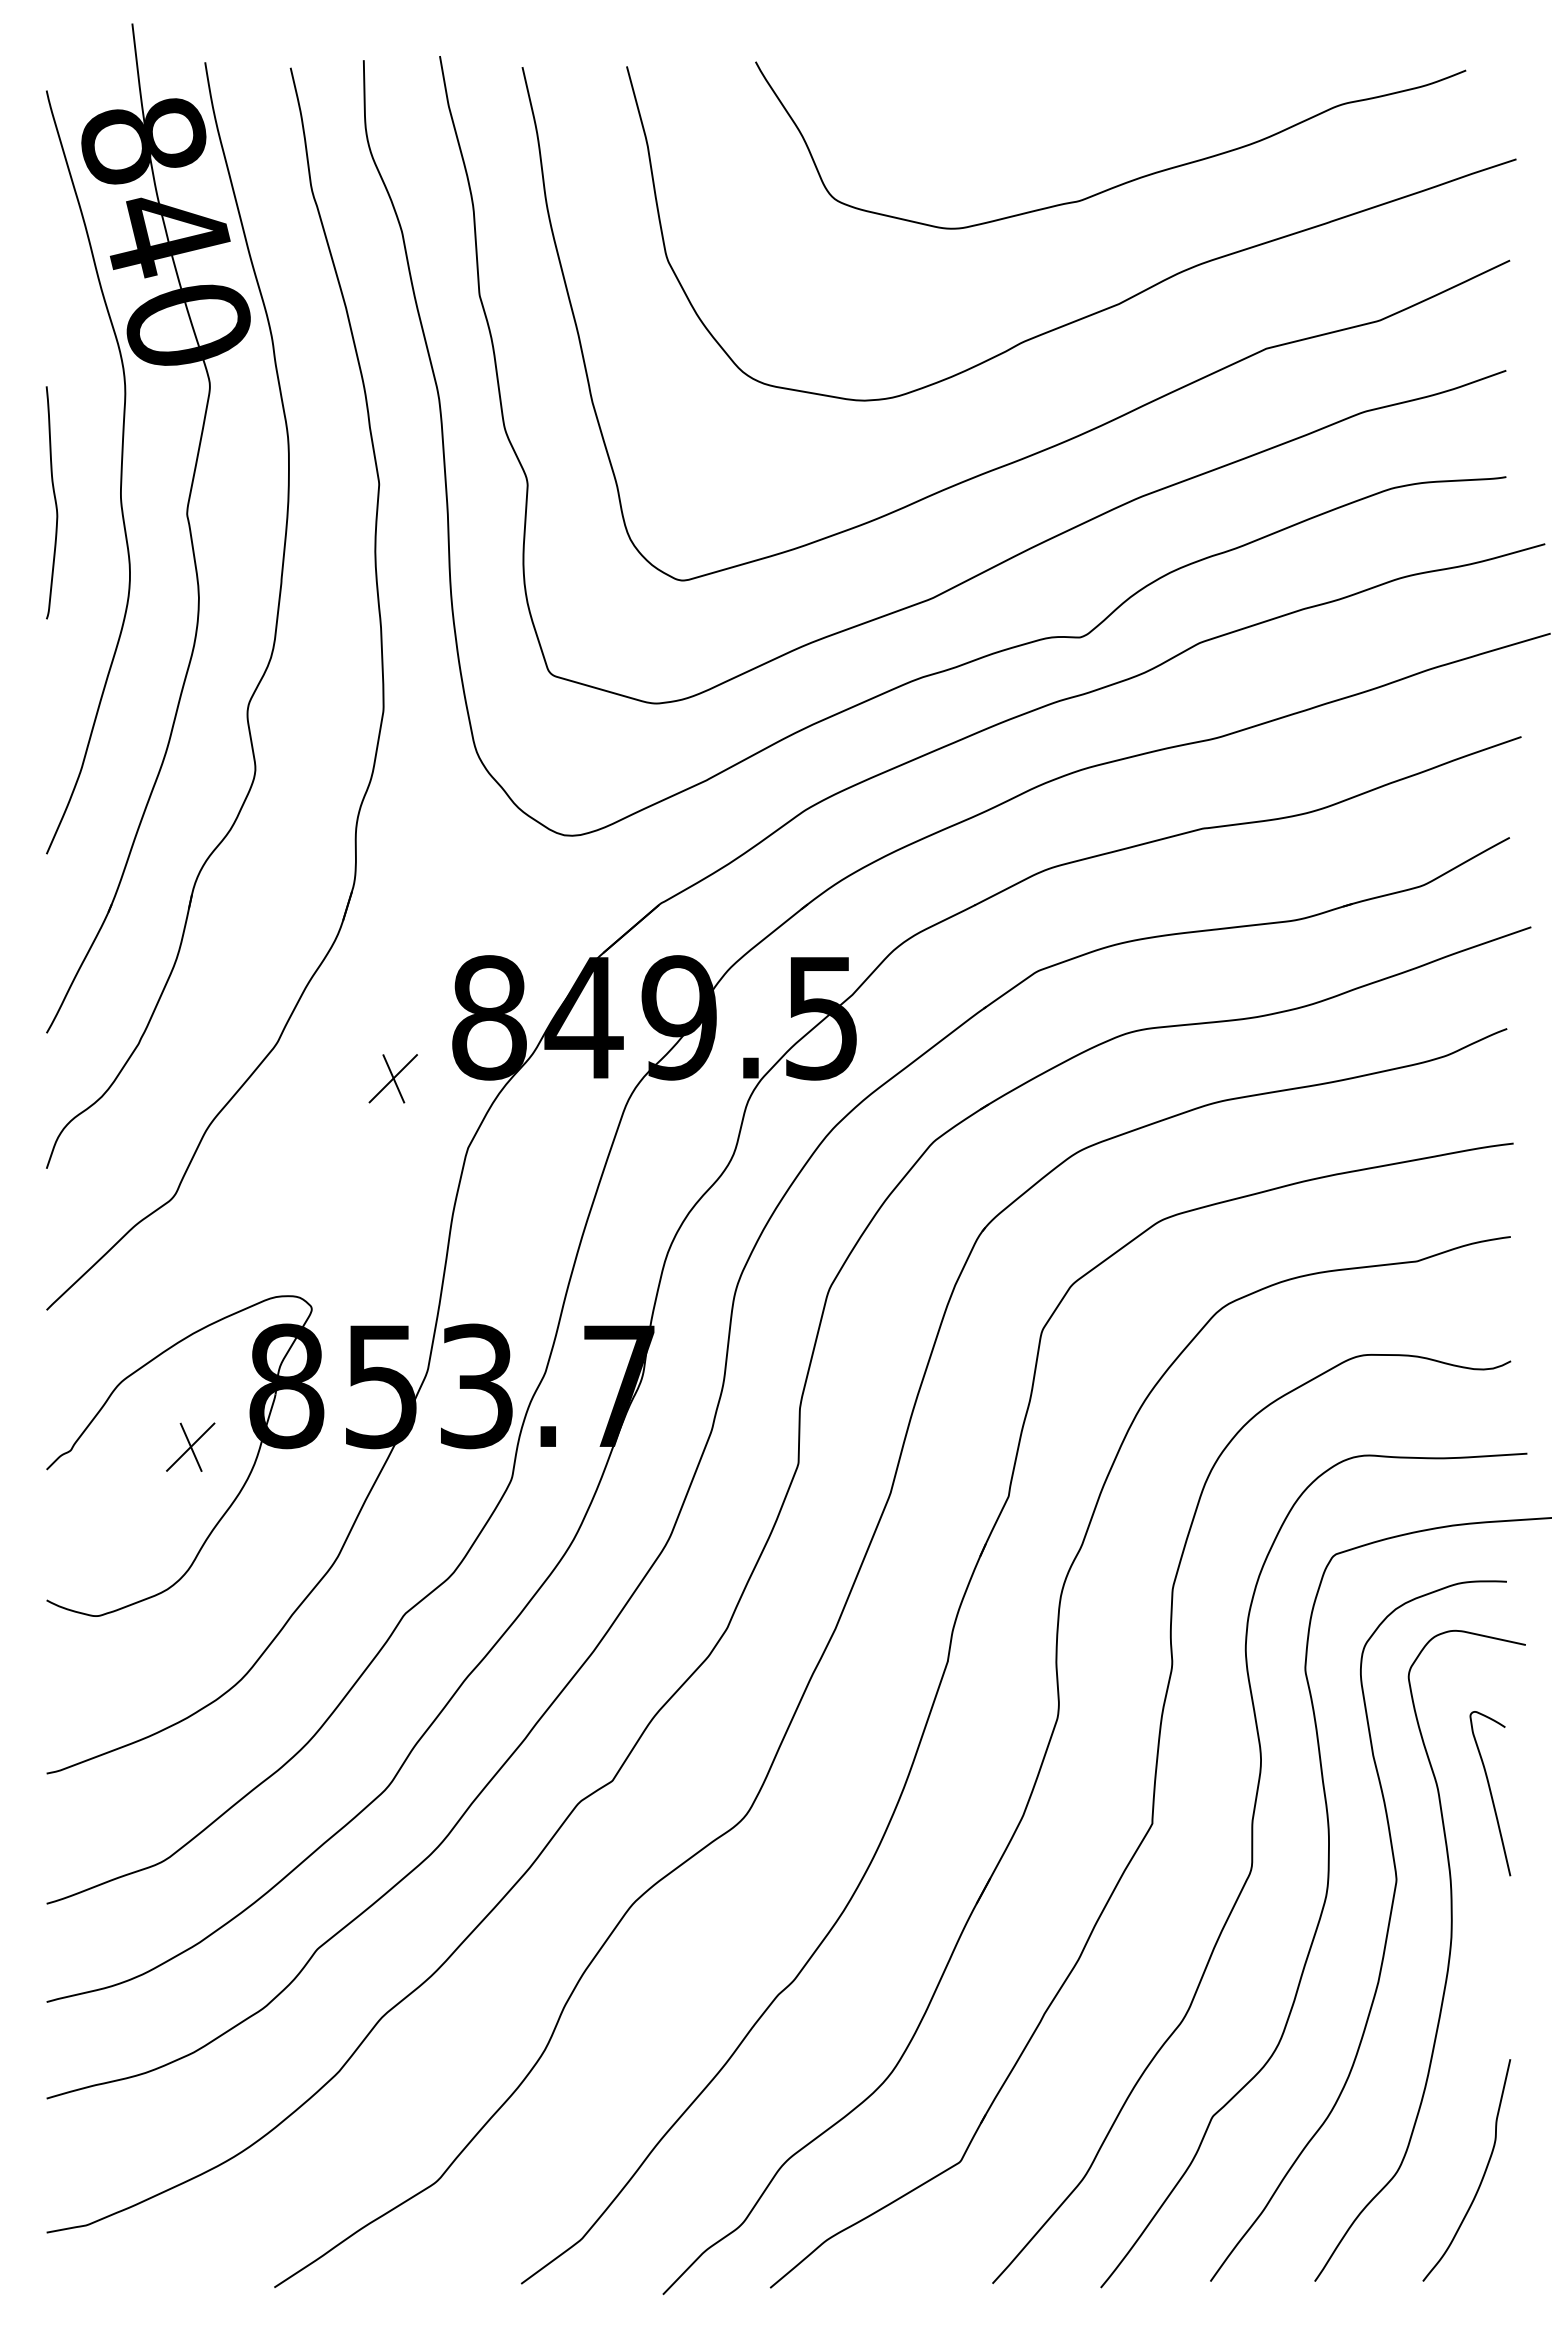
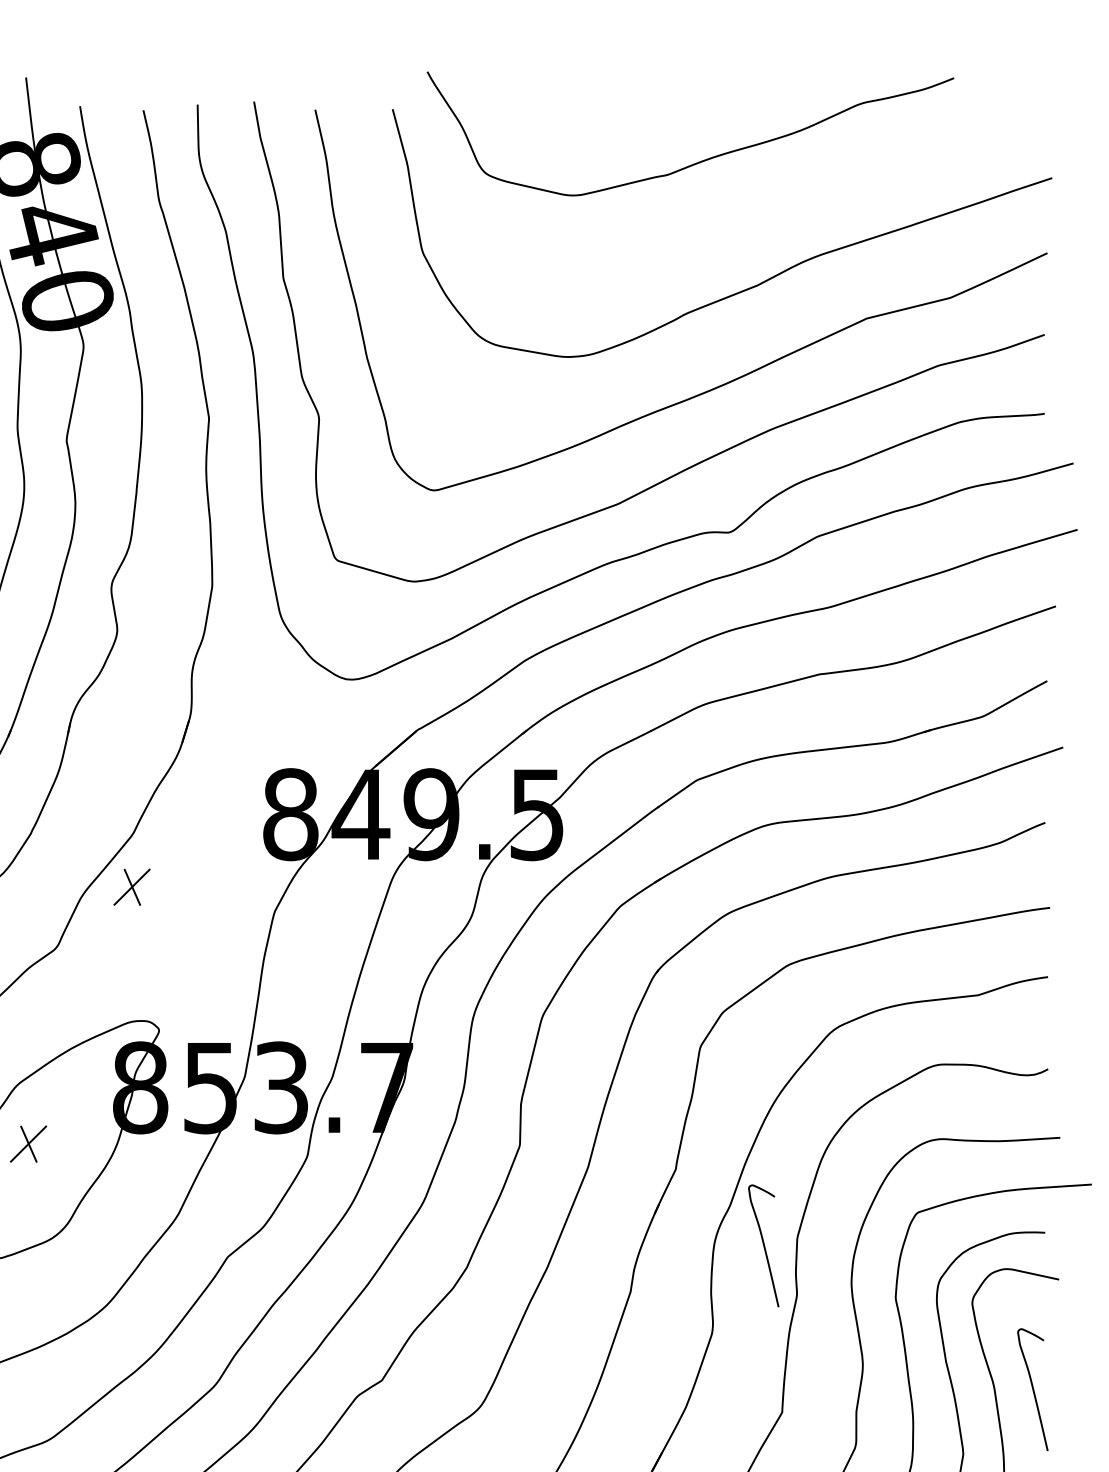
curve: (1126, 181) -> (702, 160), moved
part: (392, 1078) -> (131, 887), moved
part: (190, 1446) -> (28, 1143), moved
curve: (1127, 1599) -> (763, 1245), added

